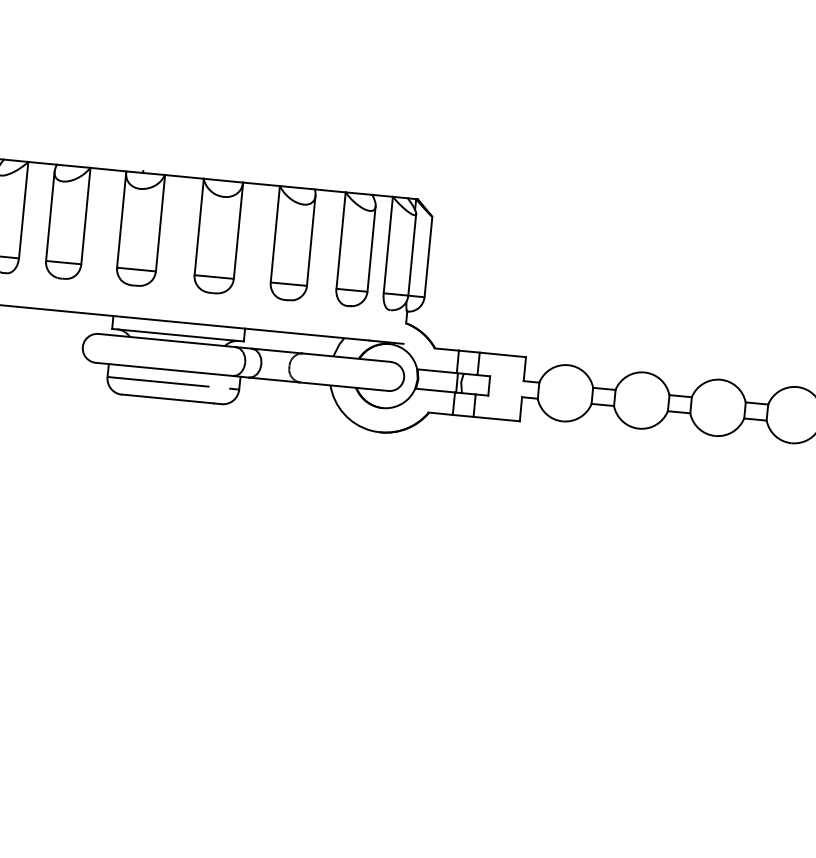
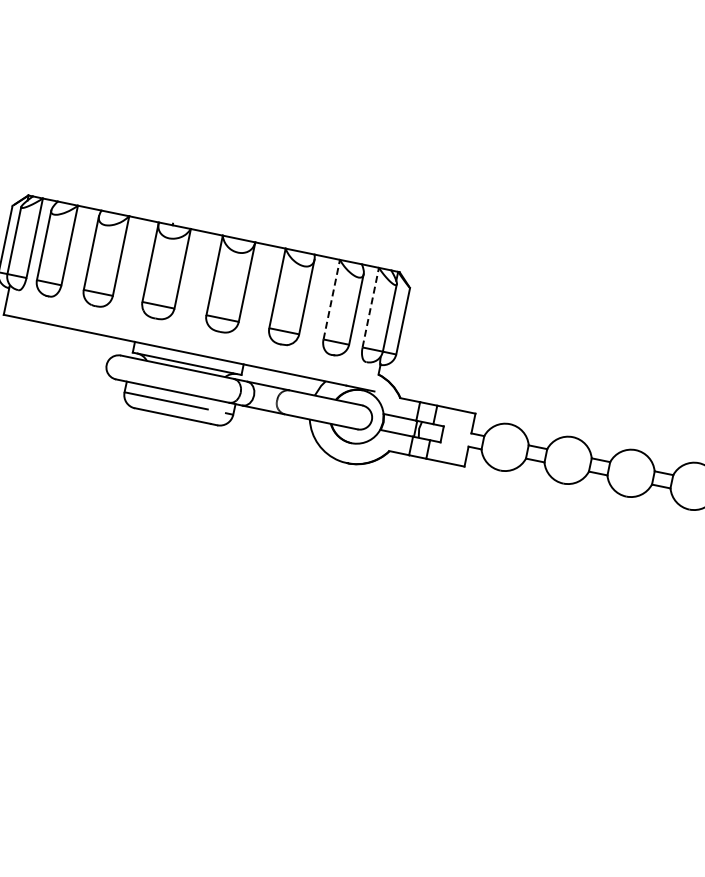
line: (340, 240) -> (331, 299), solid -> dashed
line: (387, 244) -> (370, 307), solid -> dashed

